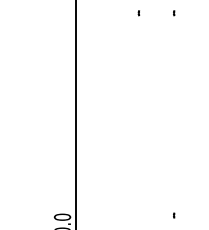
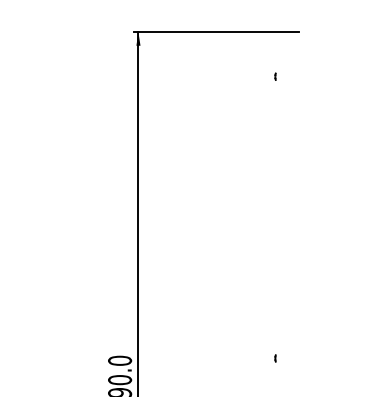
part: (138, 13) -> (226, 76), removed

